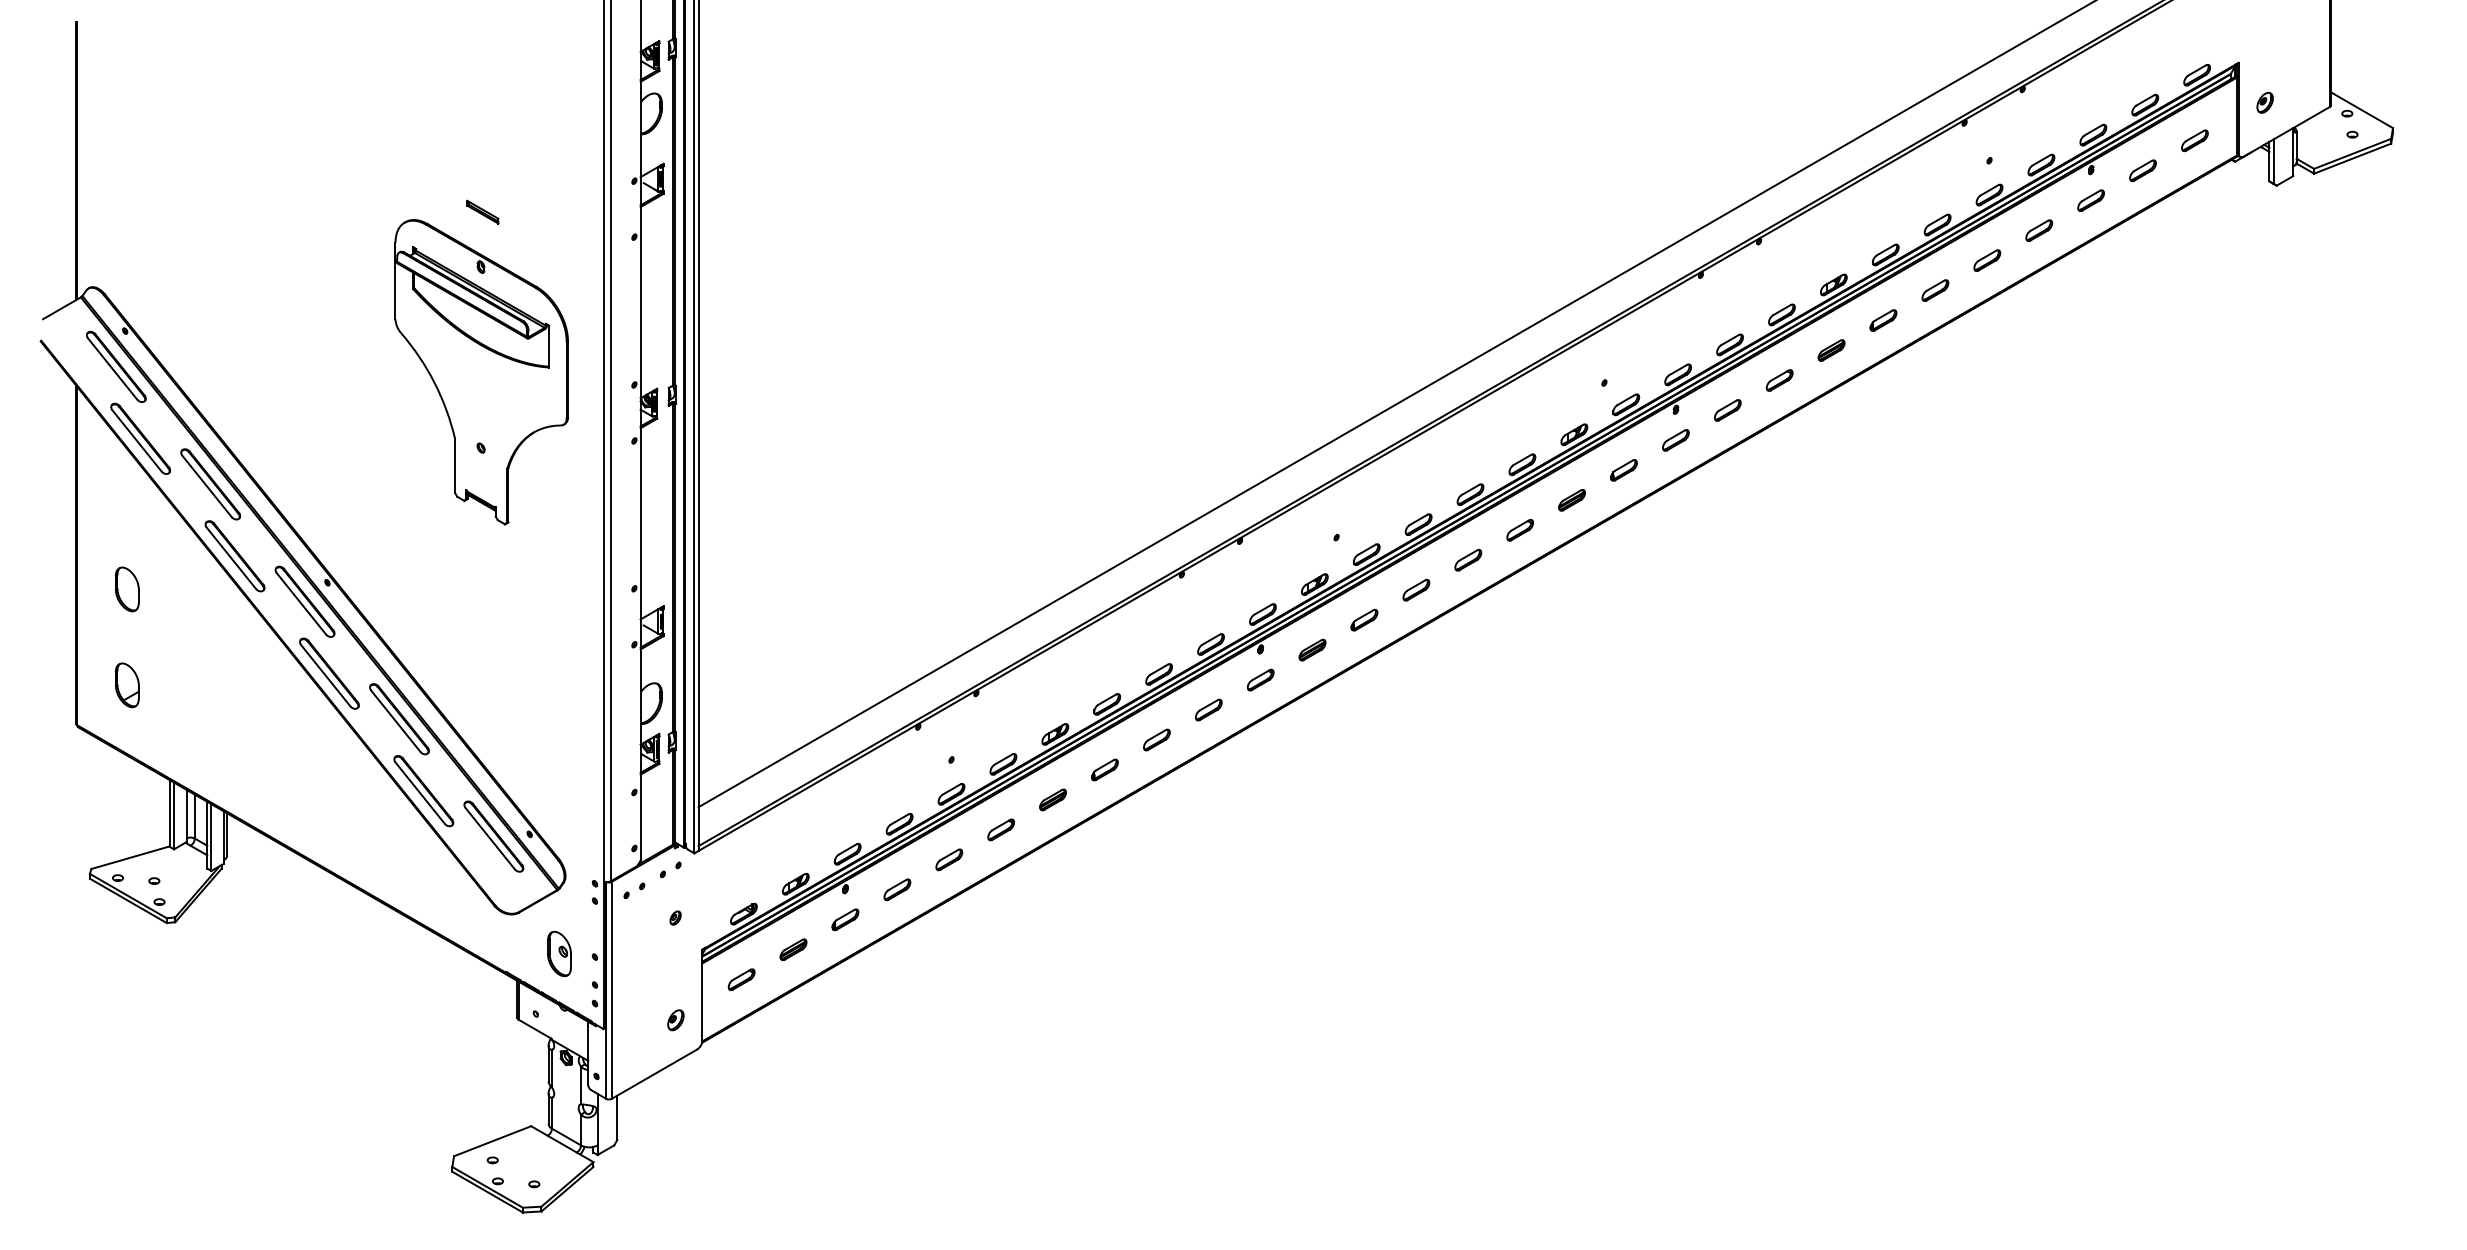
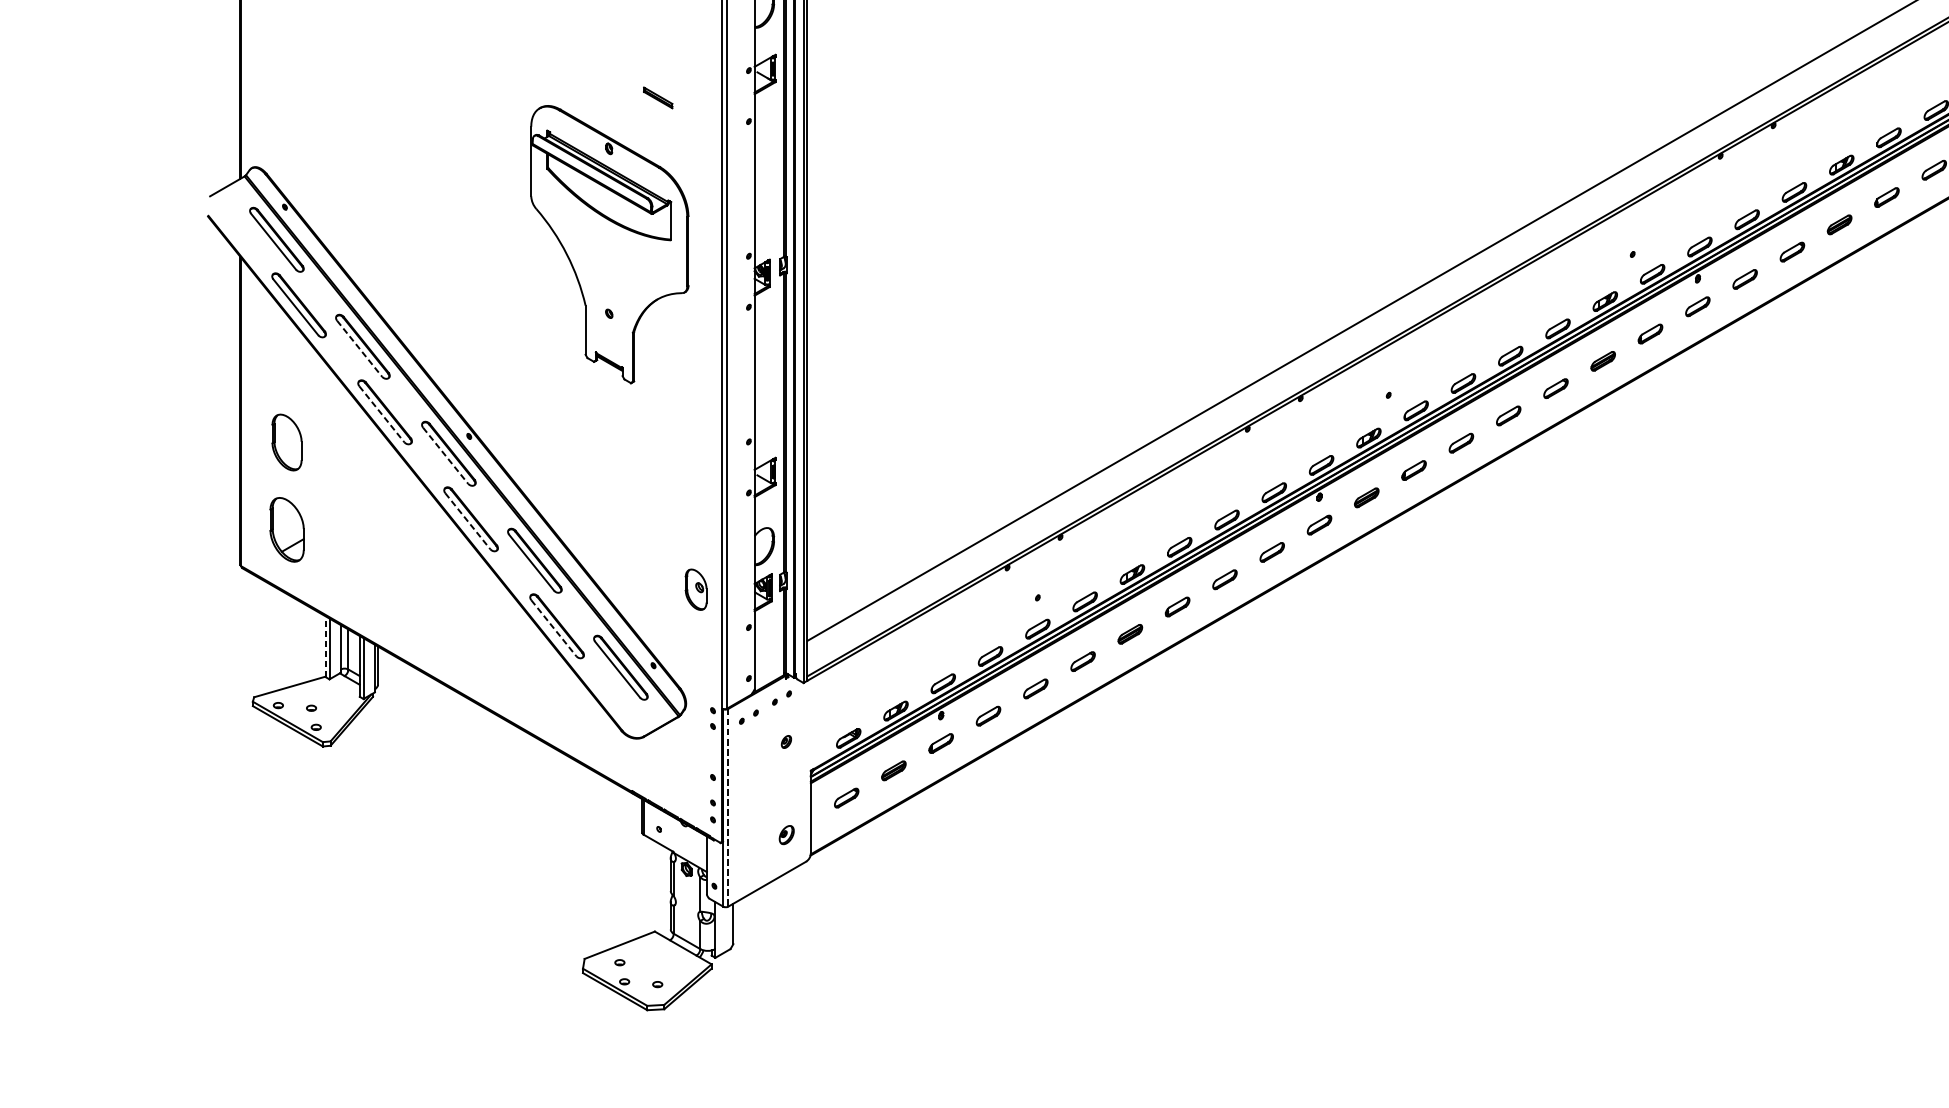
part: (482, 211) -> (657, 97), moved
line: (207, 486) -> (359, 348), solid -> dashed
line: (231, 558) -> (381, 414), solid -> dashed
part: (126, 589) -> (286, 442), size x1.4
line: (301, 604) -> (445, 456), solid -> dashed
line: (326, 676) -> (468, 521), solid -> dashed
part: (126, 685) -> (286, 530), size x1.6
line: (420, 793) -> (554, 628), solid -> dashed
line: (169, 813) -> (325, 646), solid -> dashed
part: (559, 953) -> (696, 589), moved
line: (611, 990) -> (728, 807), solid -> dashed

